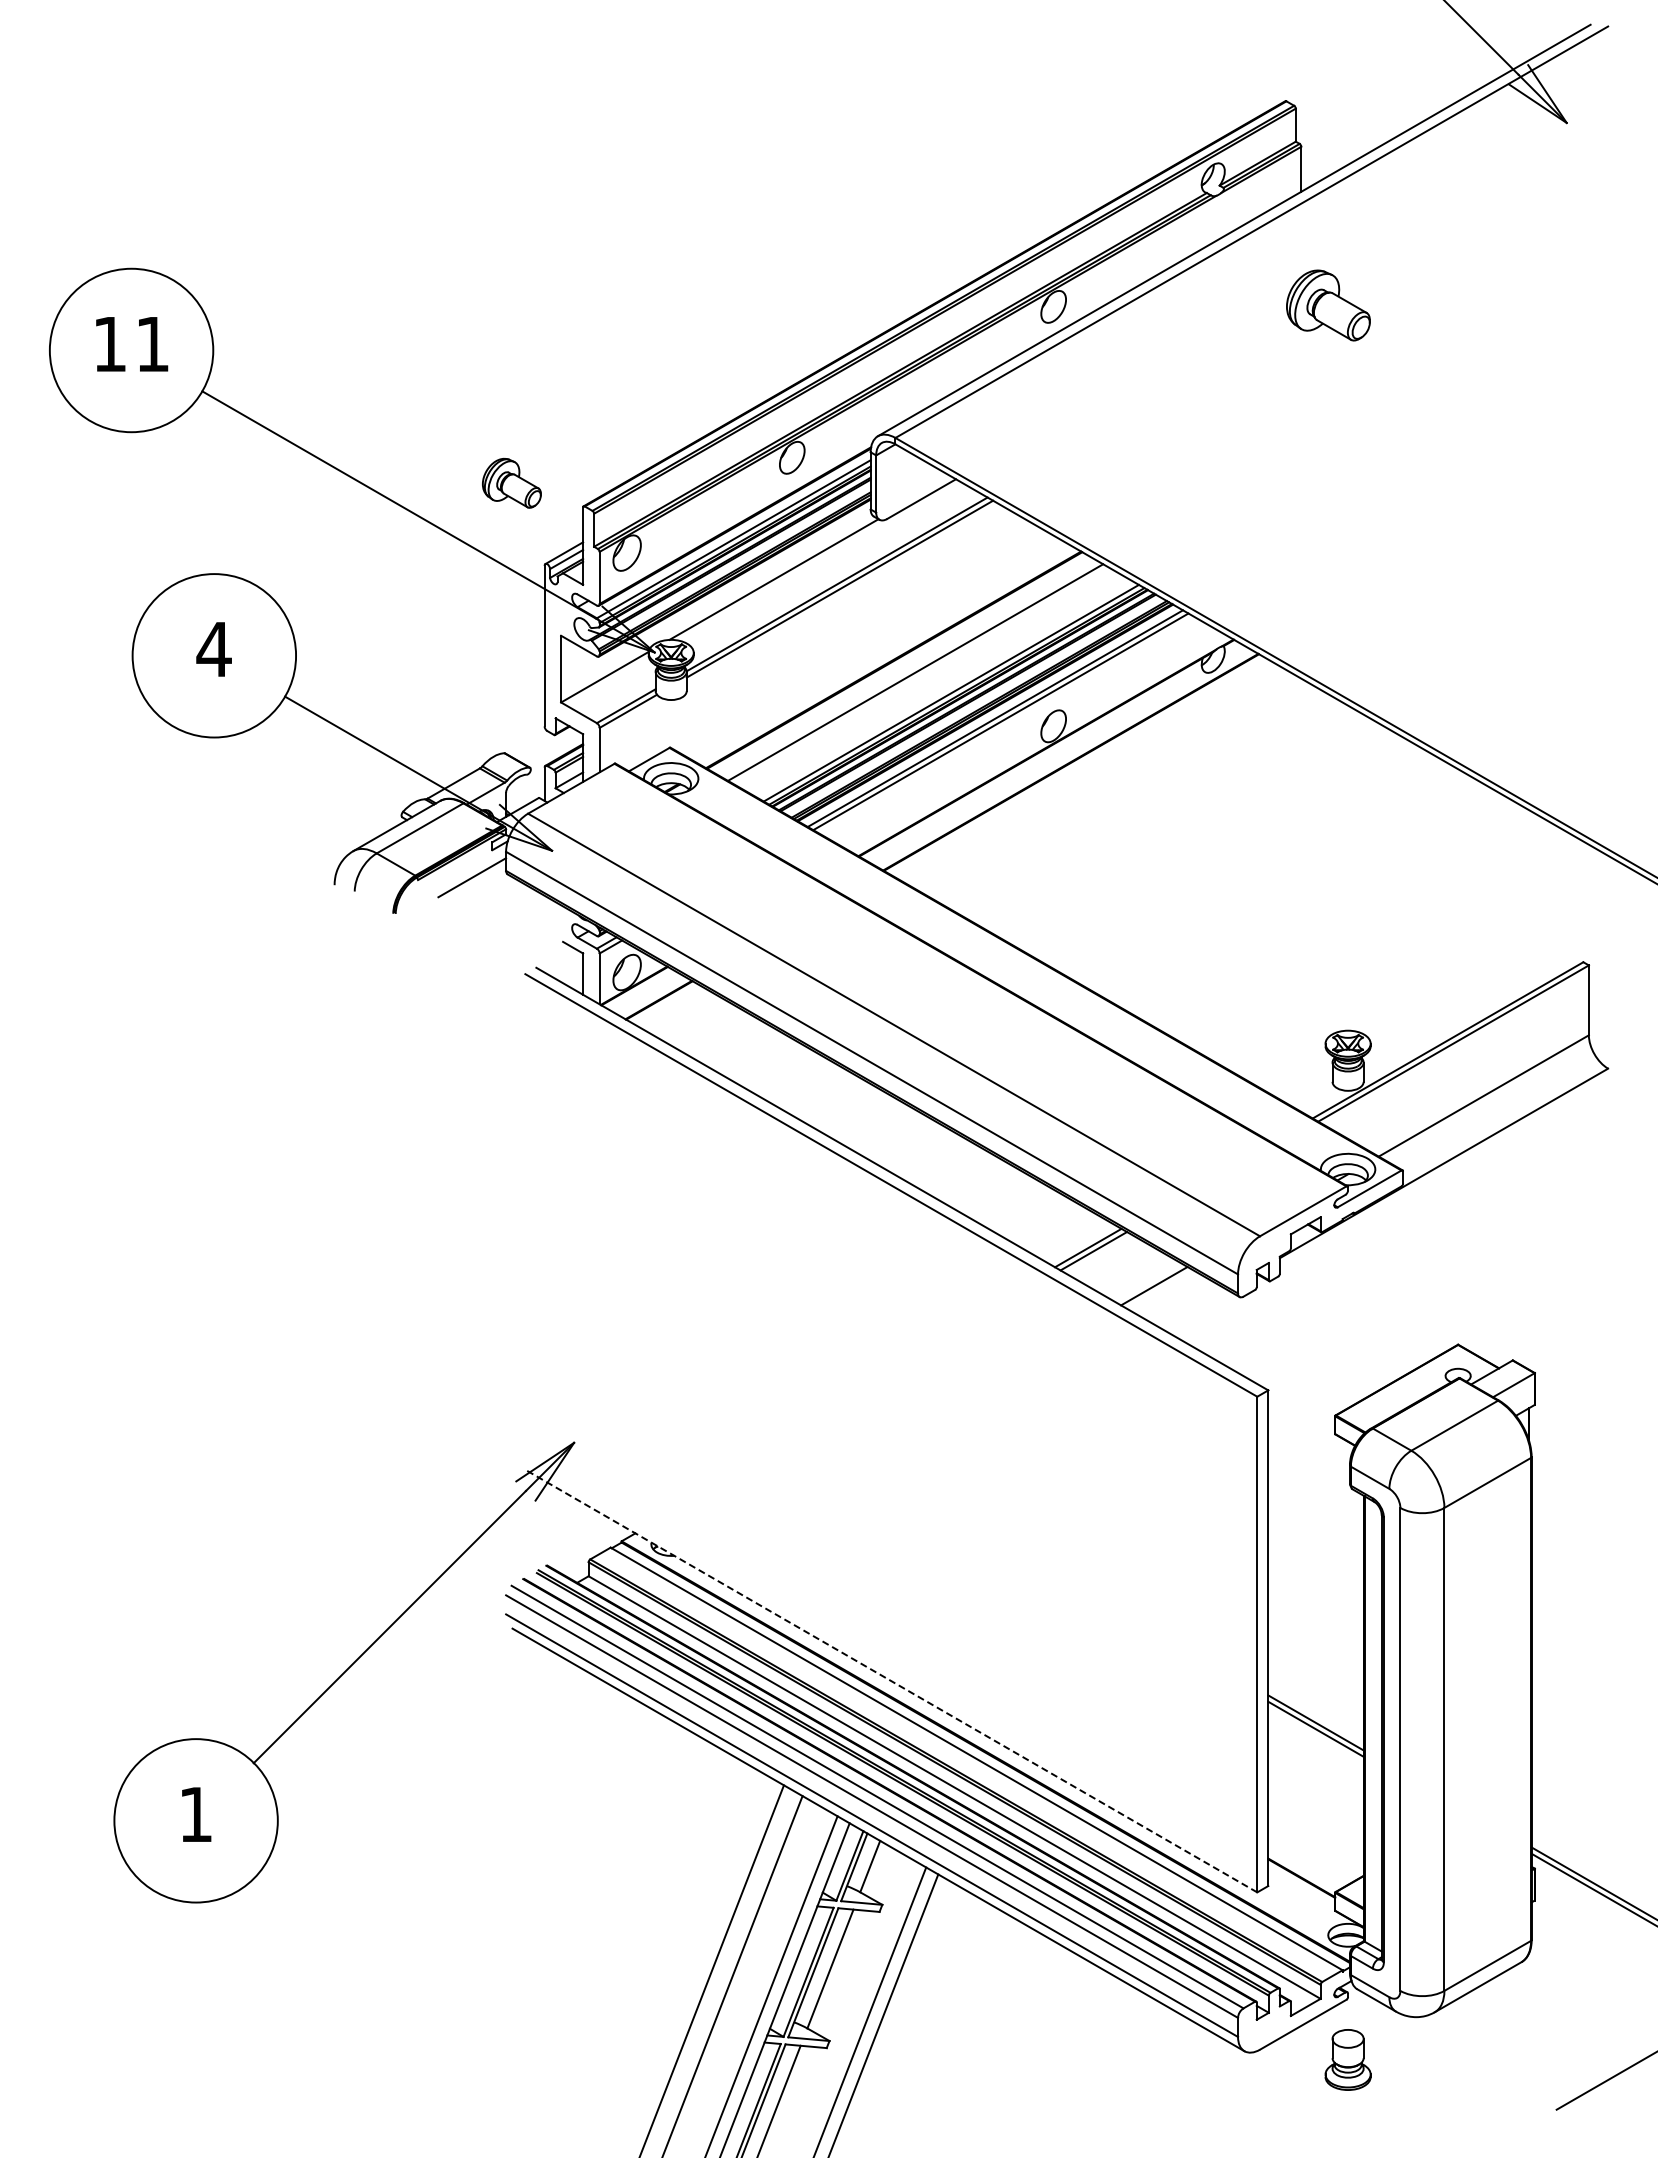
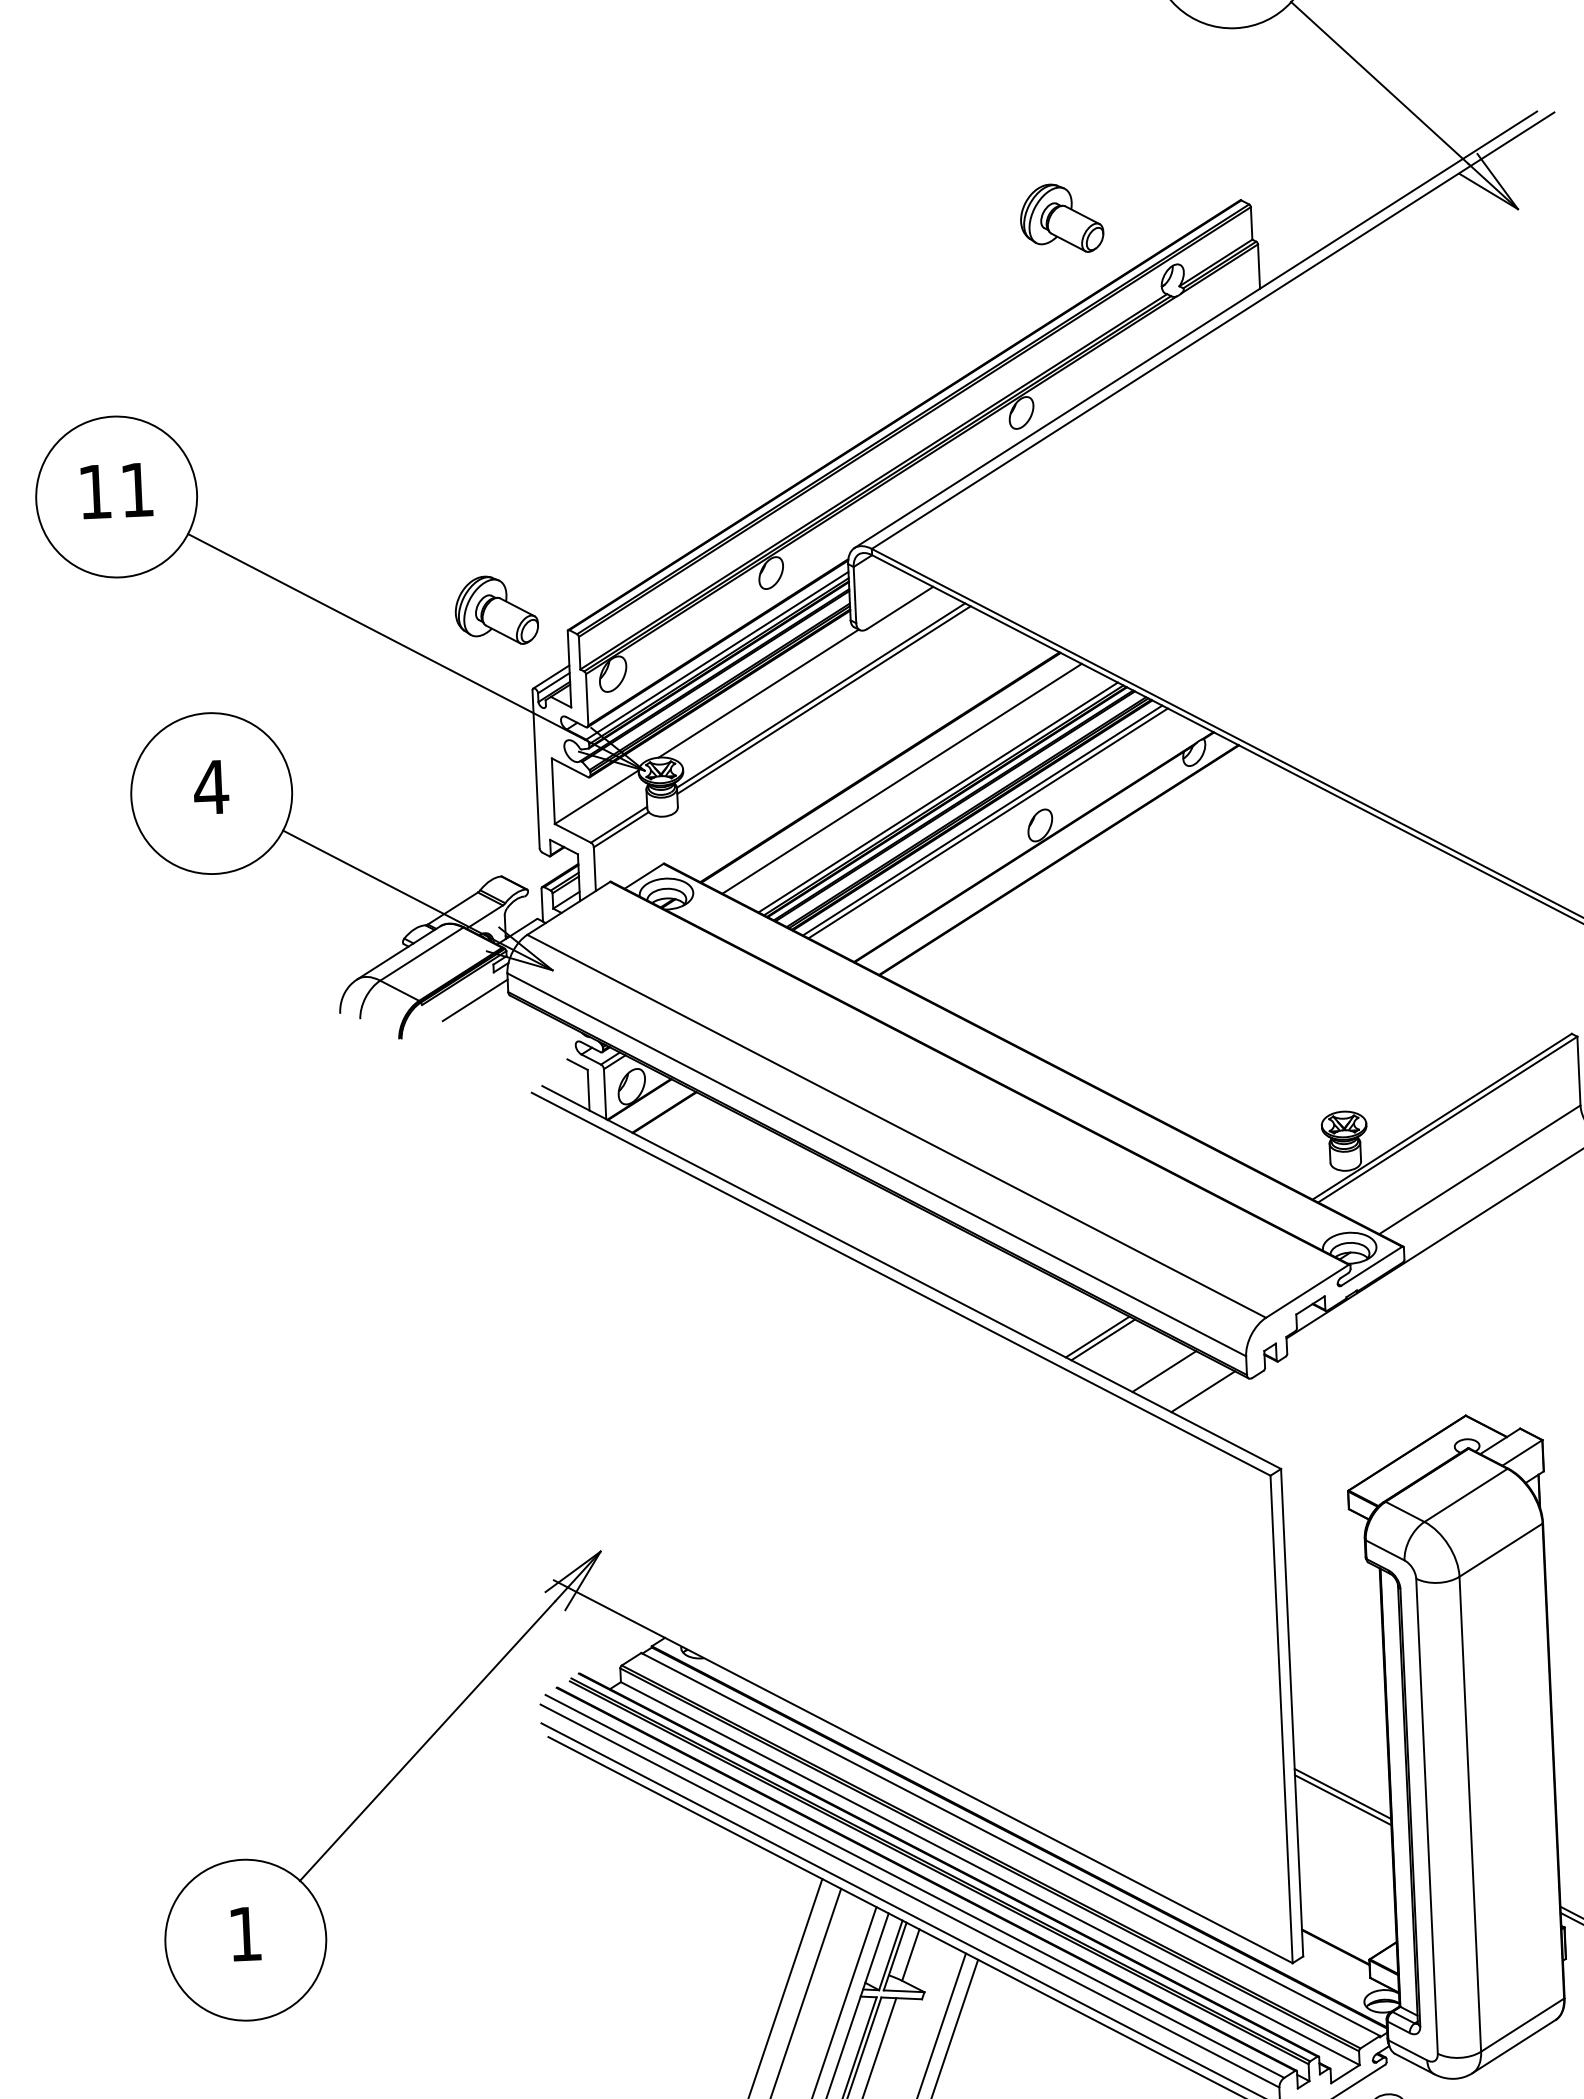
part: (1328, 305) -> (1061, 218), moved
part: (511, 483) -> (496, 610), size x1.43
line: (1192, 1308) -> (1202, 1391), added
line: (891, 1681) -> (923, 1772), dashed -> solid

